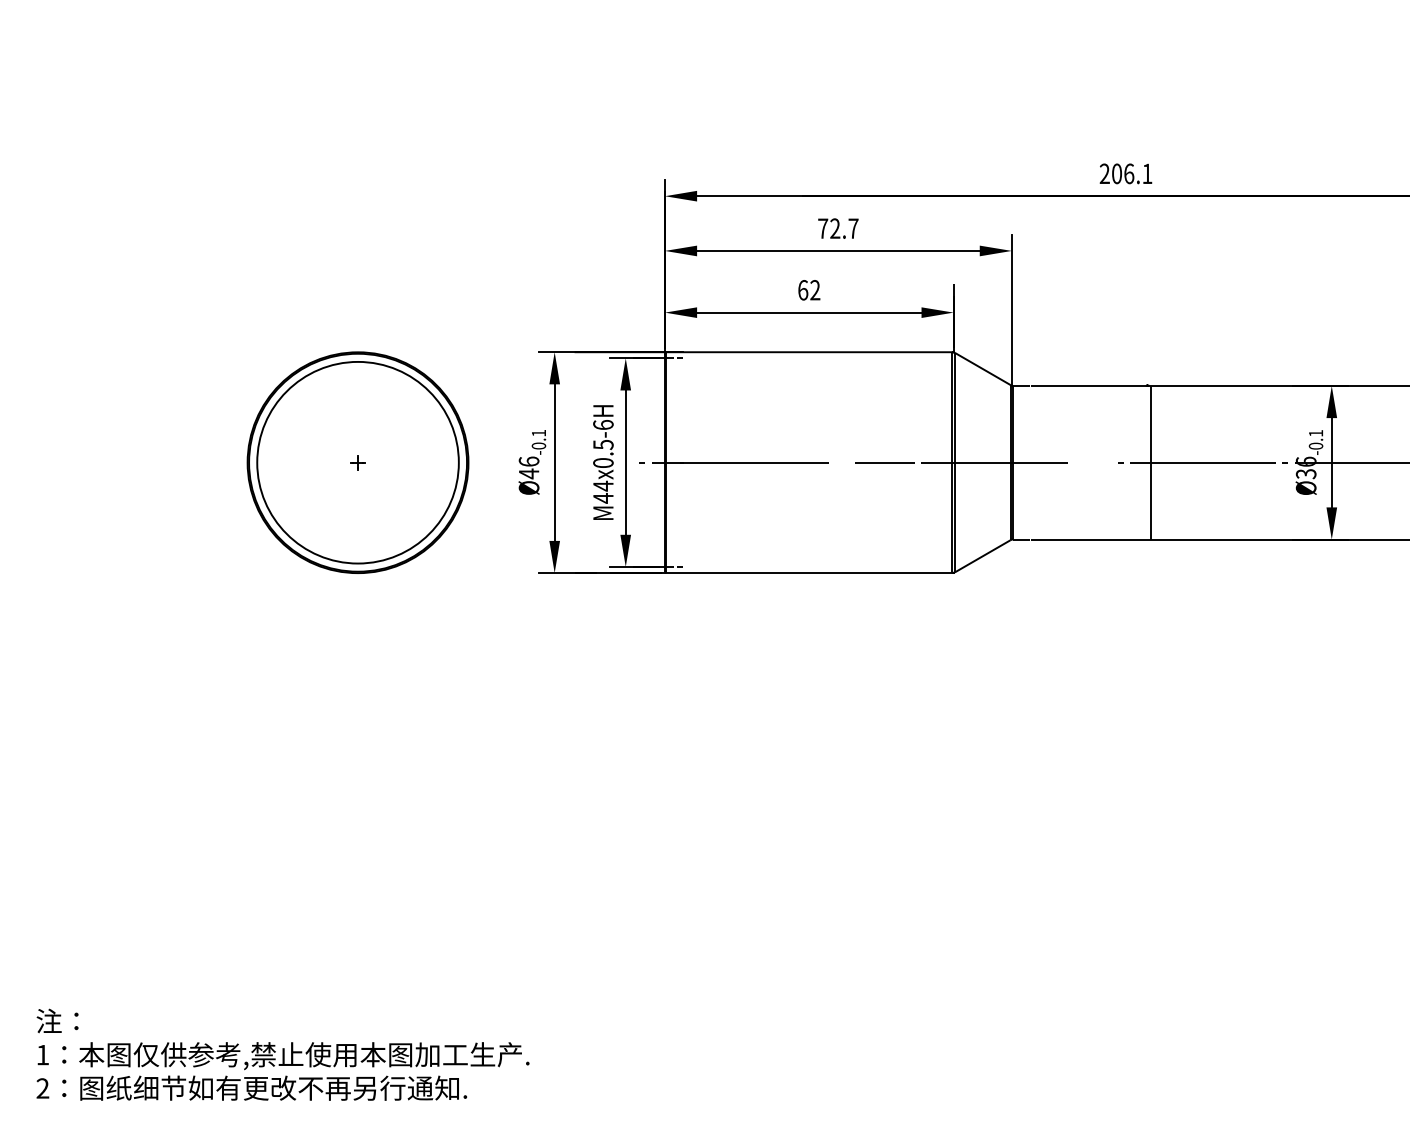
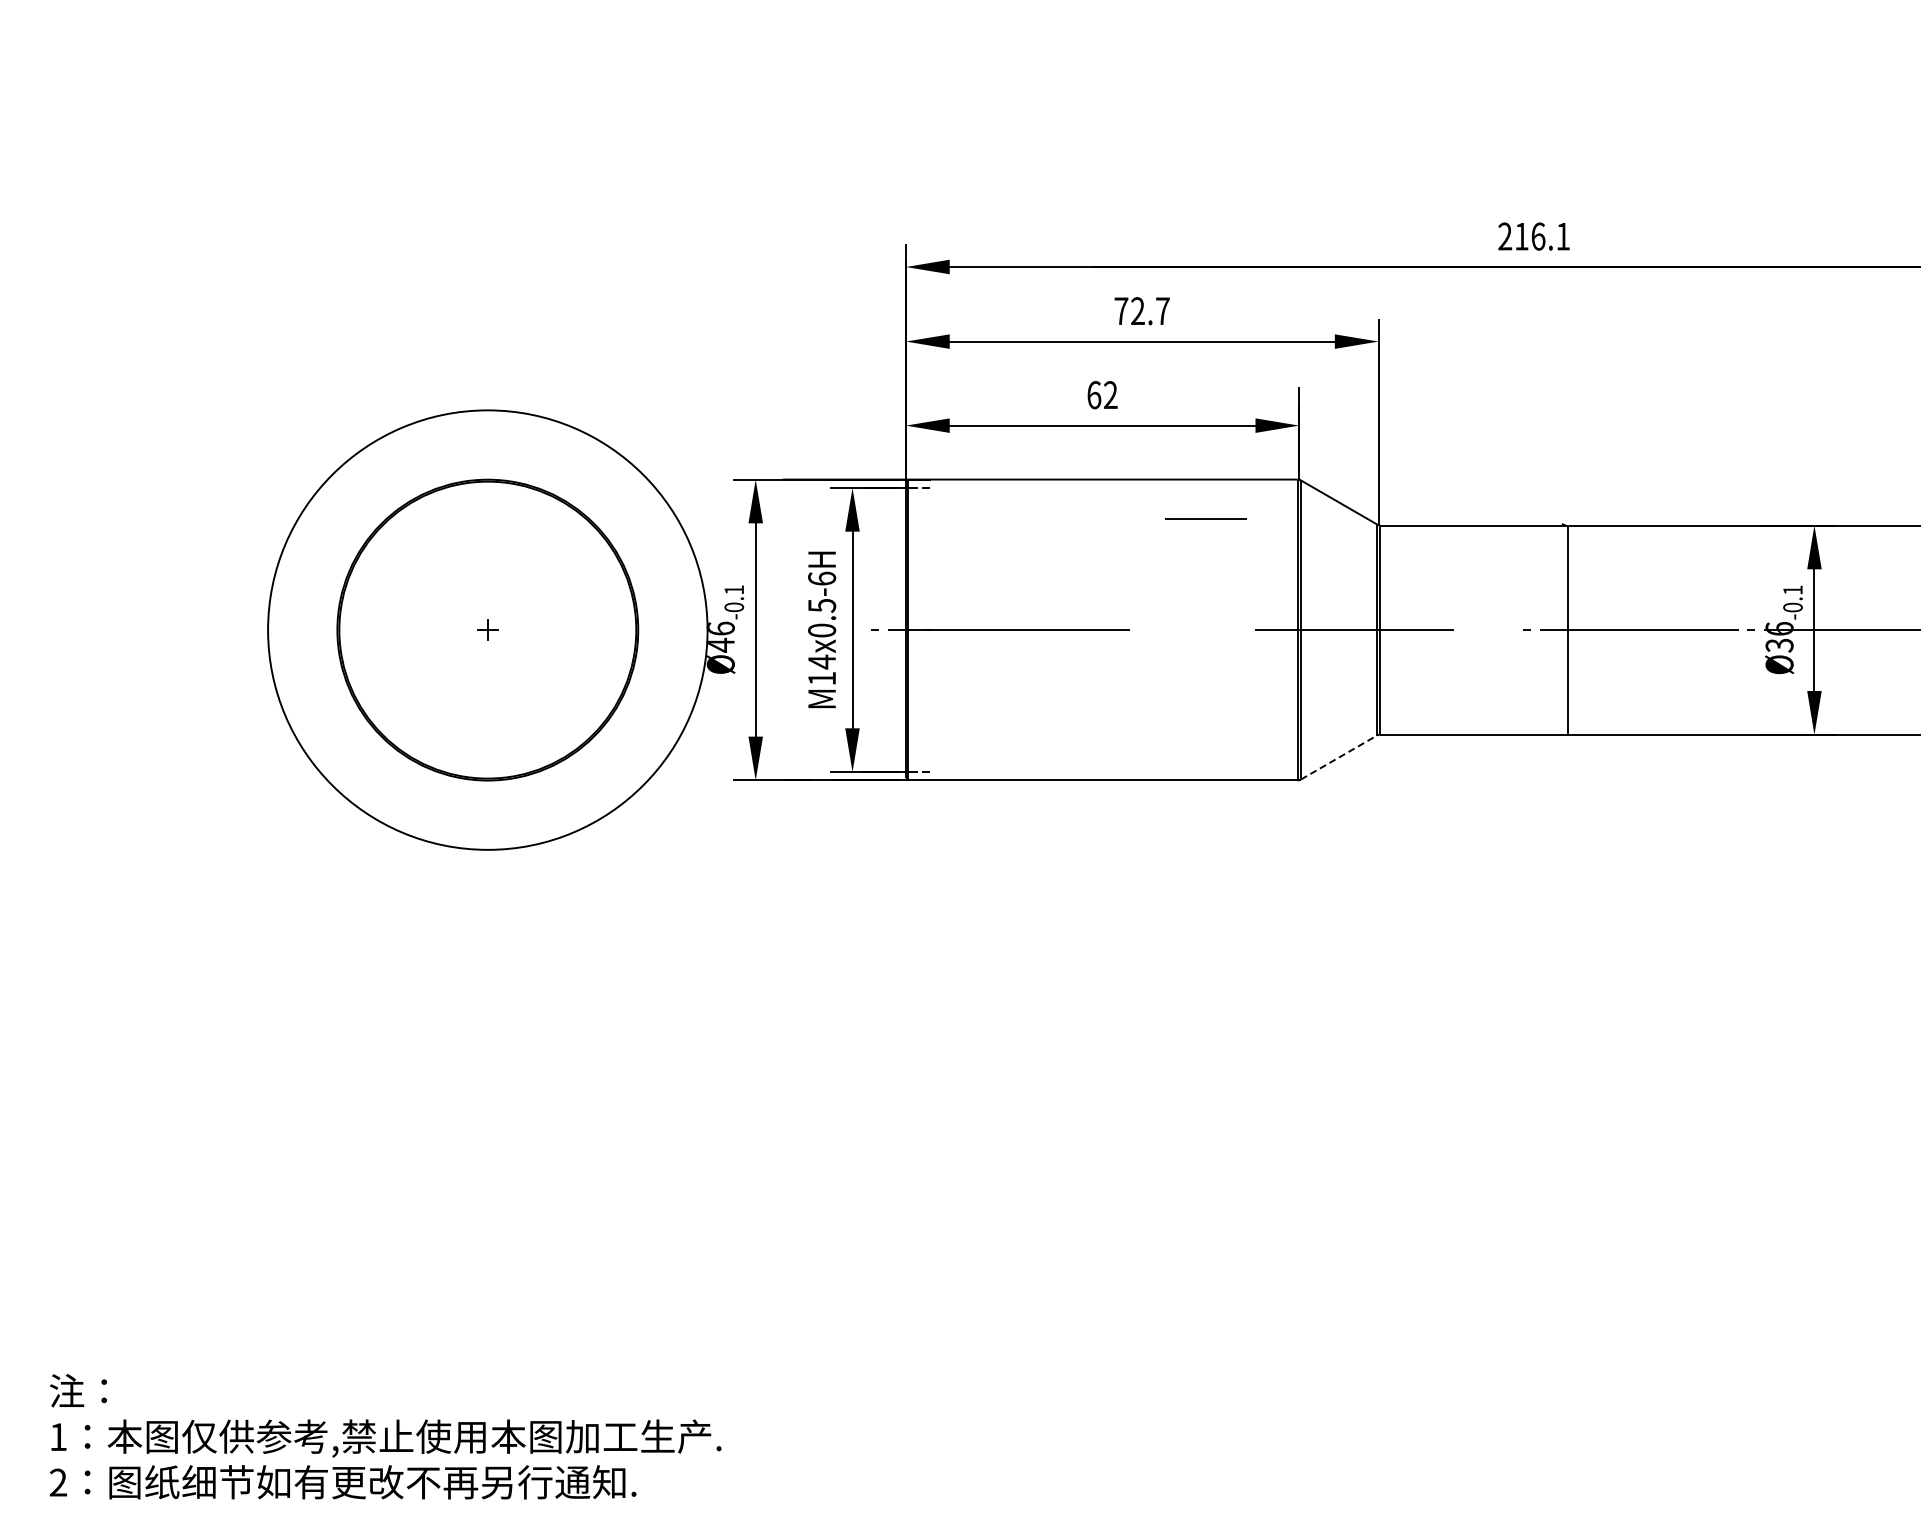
text: (1116, 173) -> (1521, 236), 206.1 -> 216.1
circle: (357, 462) -> (487, 629), size x1.6
line: (884, 462) -> (1205, 518), moved
text: (602, 498) -> (821, 678), M44x0.5-6H -> M14x0.5-6H
line: (982, 556) -> (1338, 757), solid -> dashed

